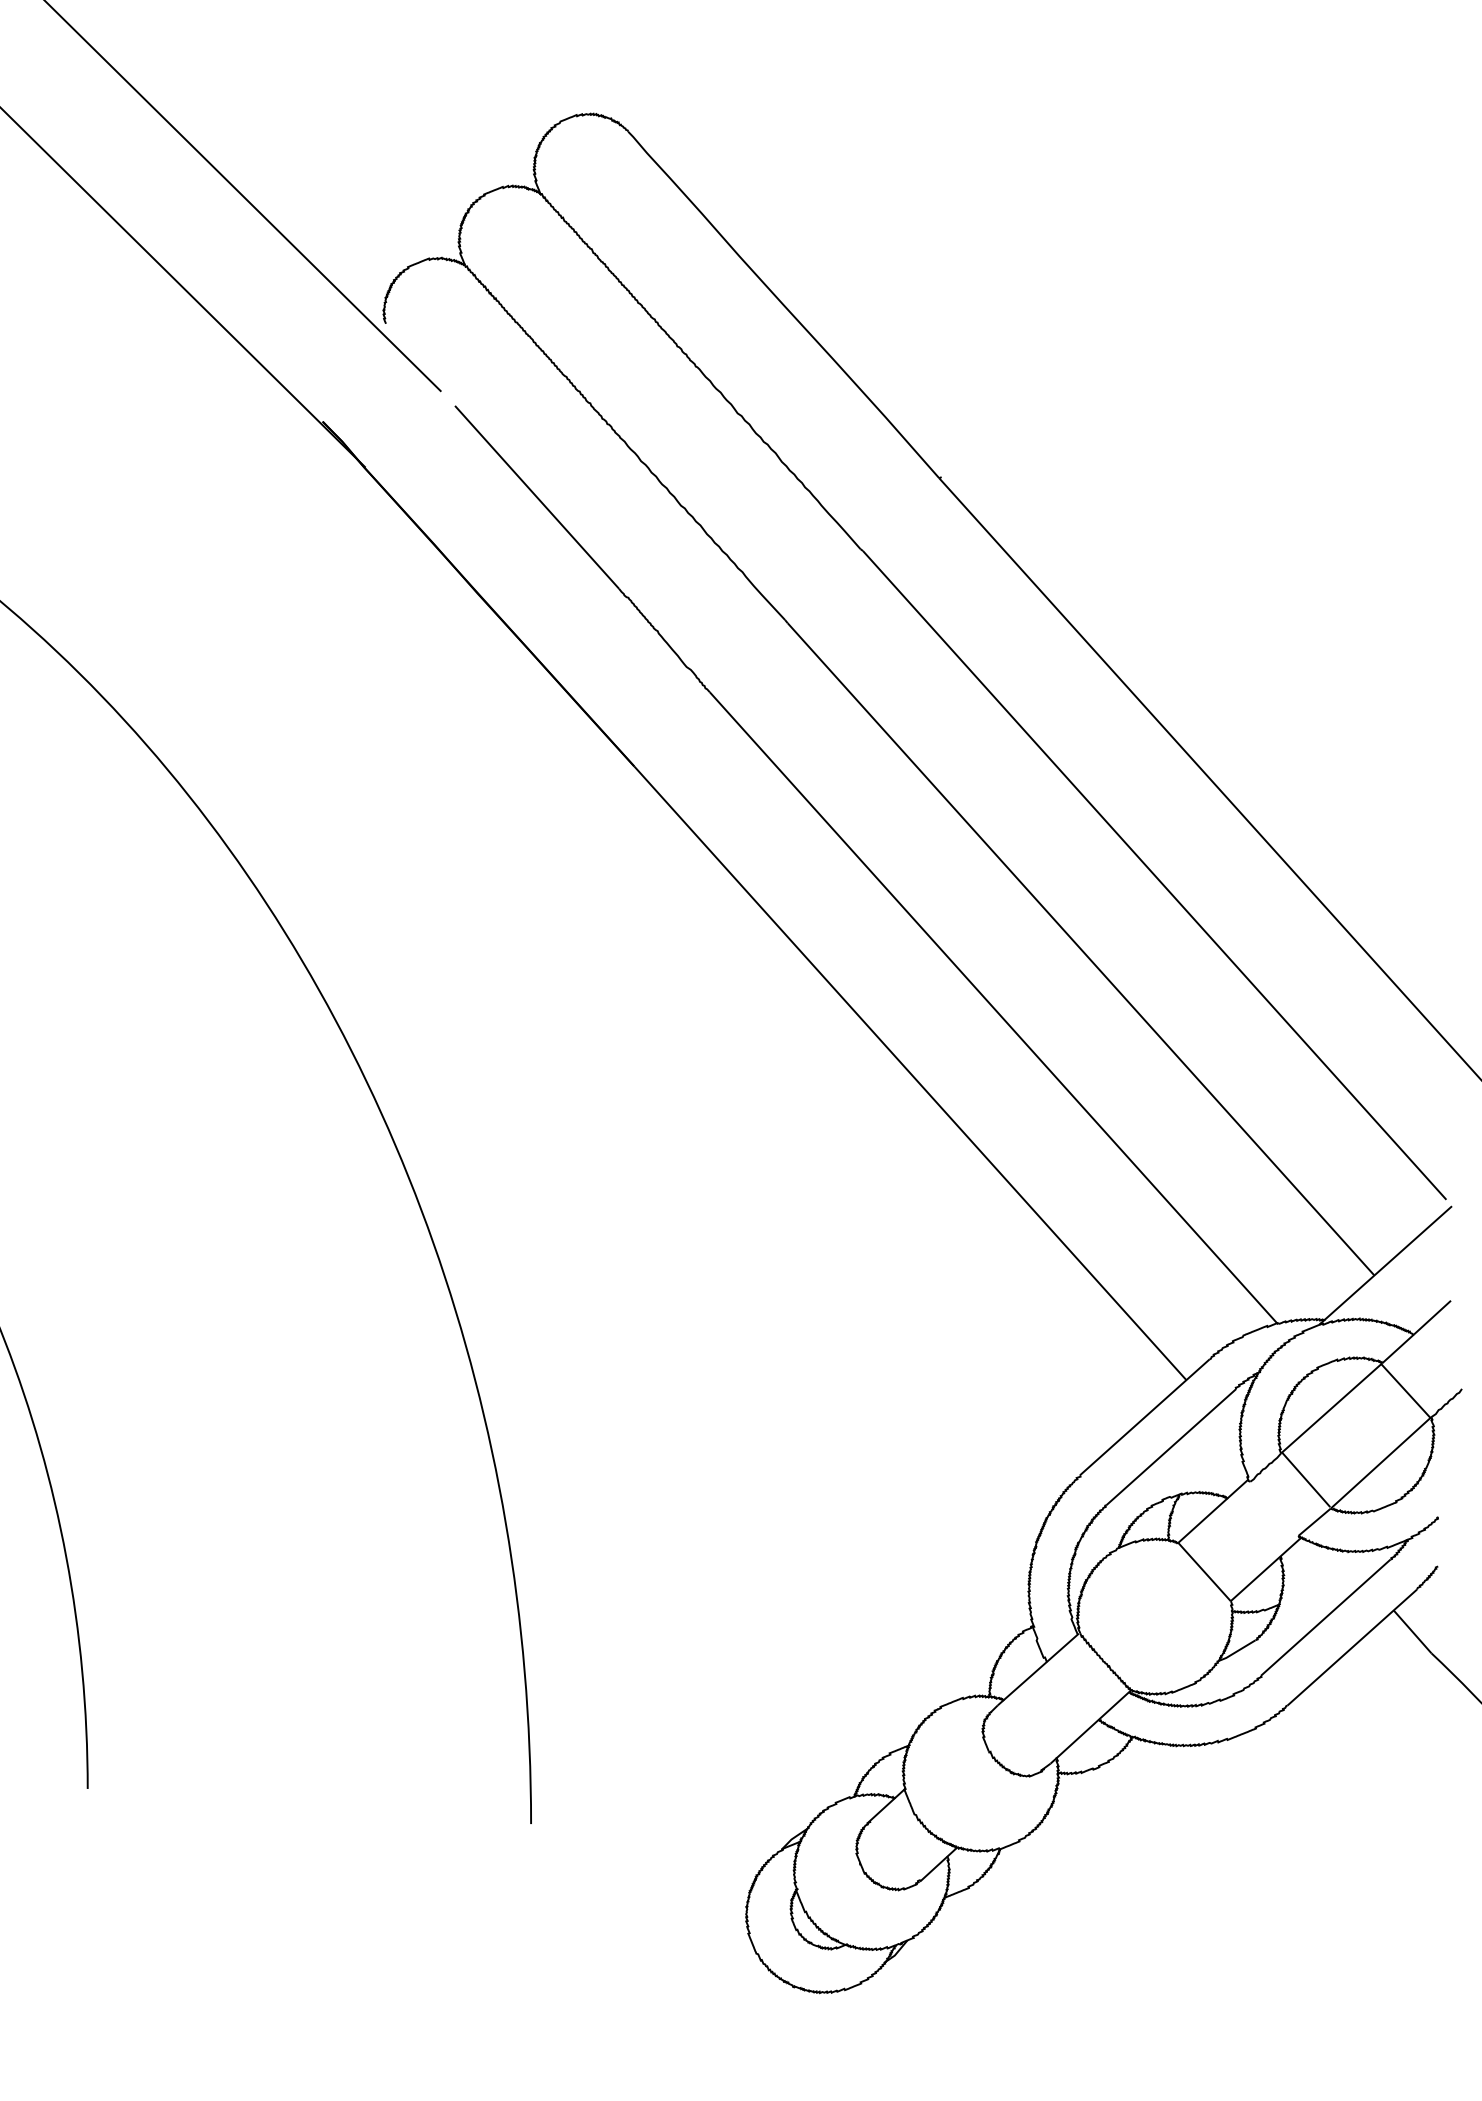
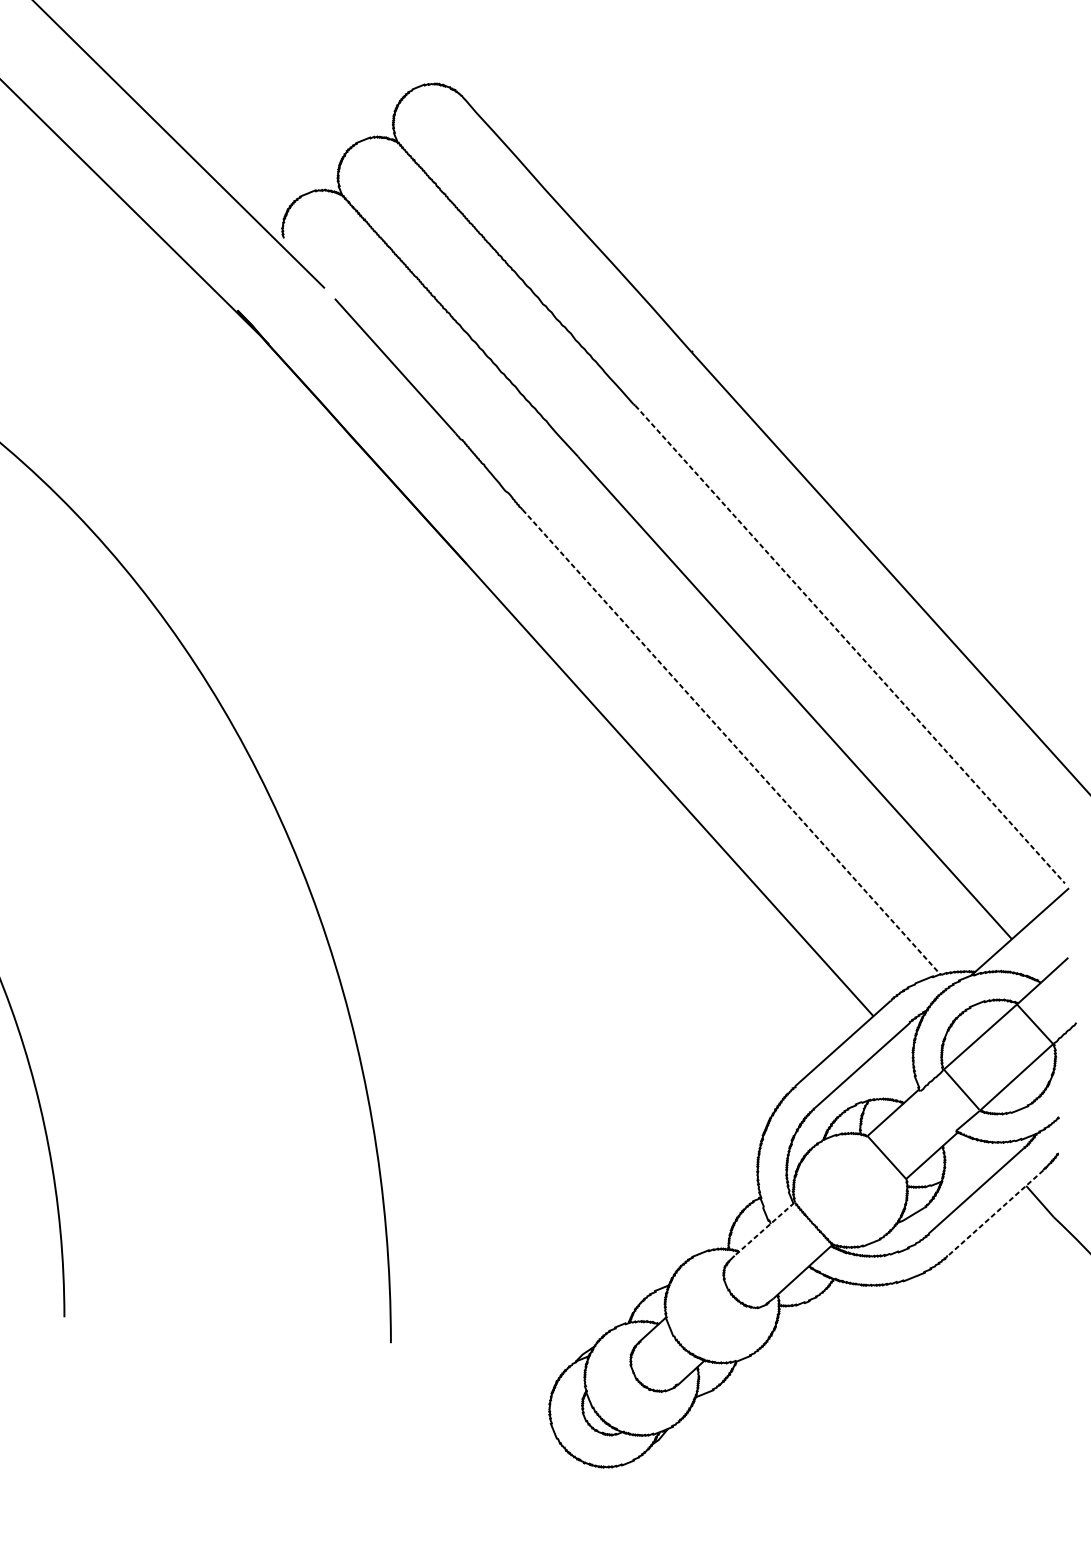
line: (1155, 875) -> (850, 644), solid -> dashed
line: (994, 1008) -> (732, 742), solid -> dashed
line: (1352, 1647) -> (995, 1213), solid -> dashed
line: (1037, 1669) -> (763, 1229), solid -> dashed

